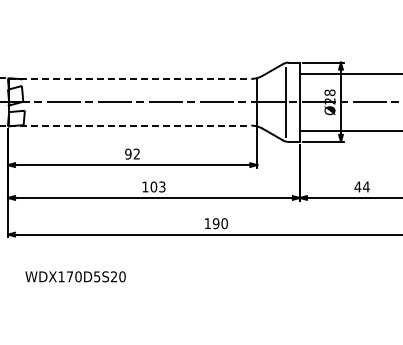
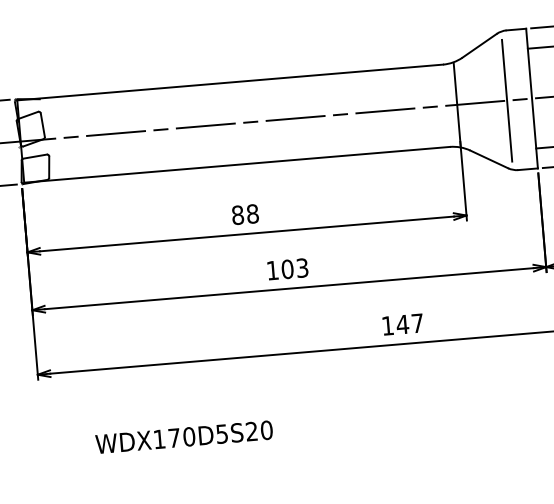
line: (130, 78) -> (230, 81), dashed -> solid
line: (130, 125) -> (237, 164), dashed -> solid
text: (132, 153) -> (244, 213), 92 -> 88
text: (219, 223) -> (408, 323), 190 -> 147
text: (75, 276) -> (183, 436), moved

